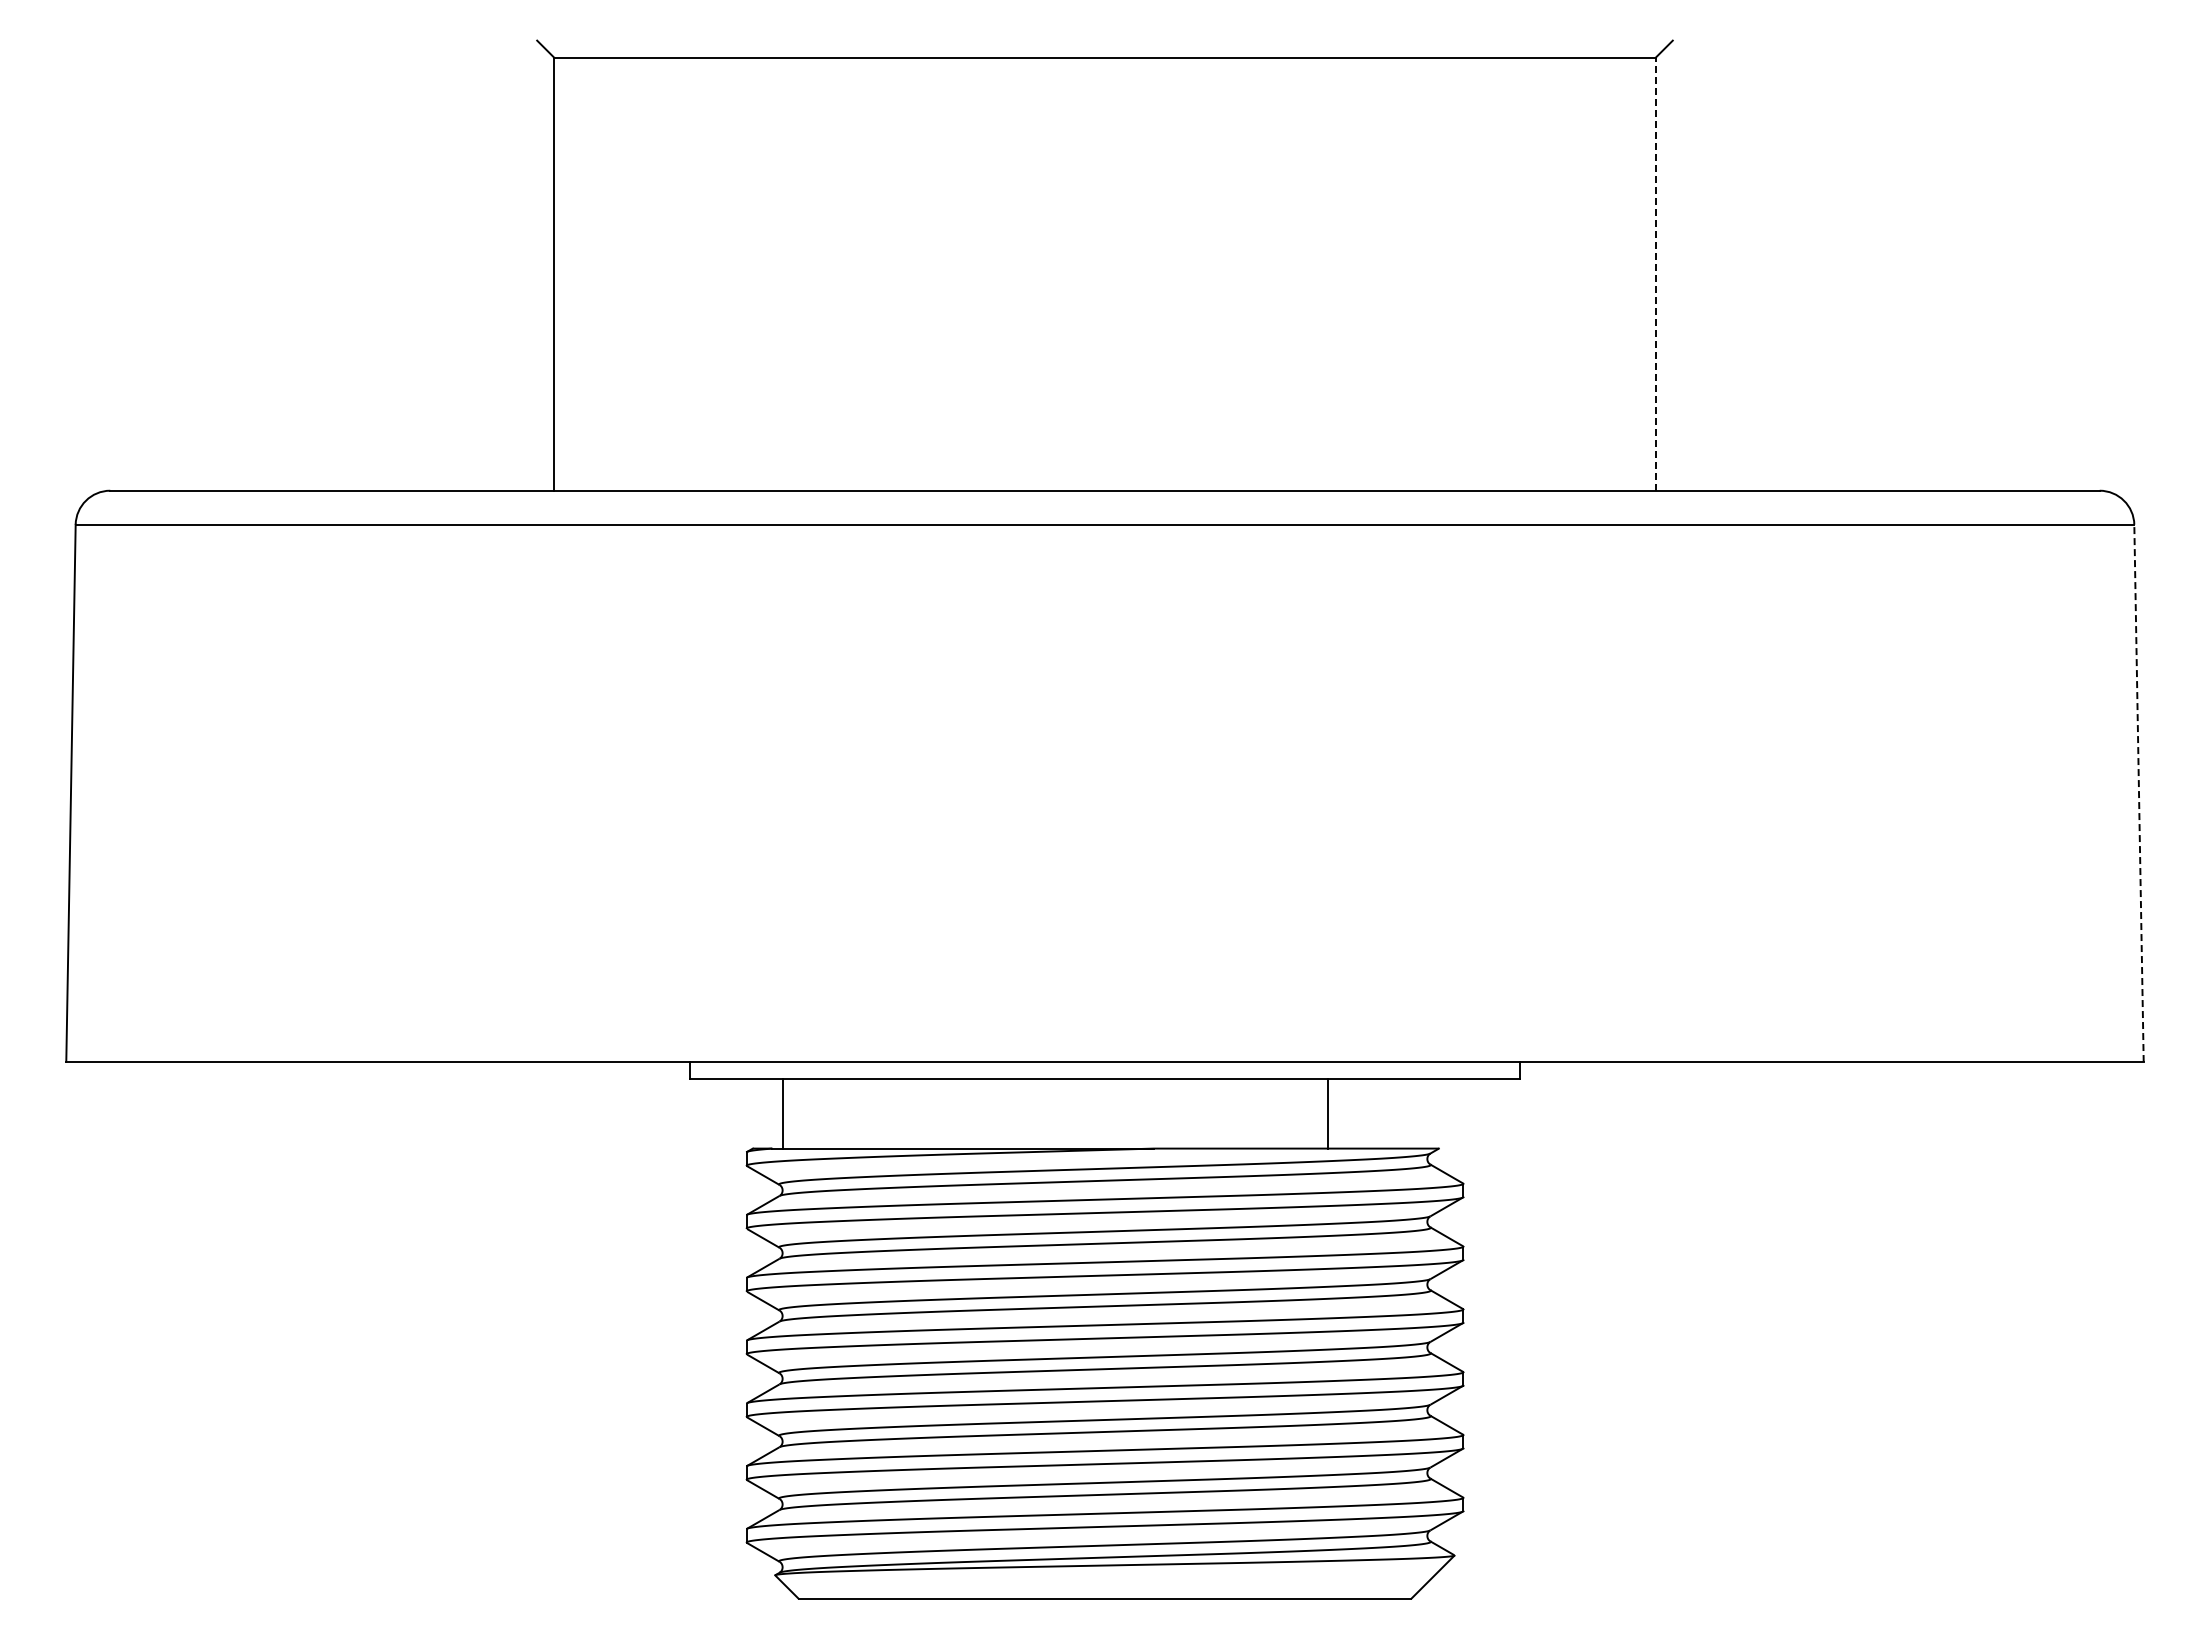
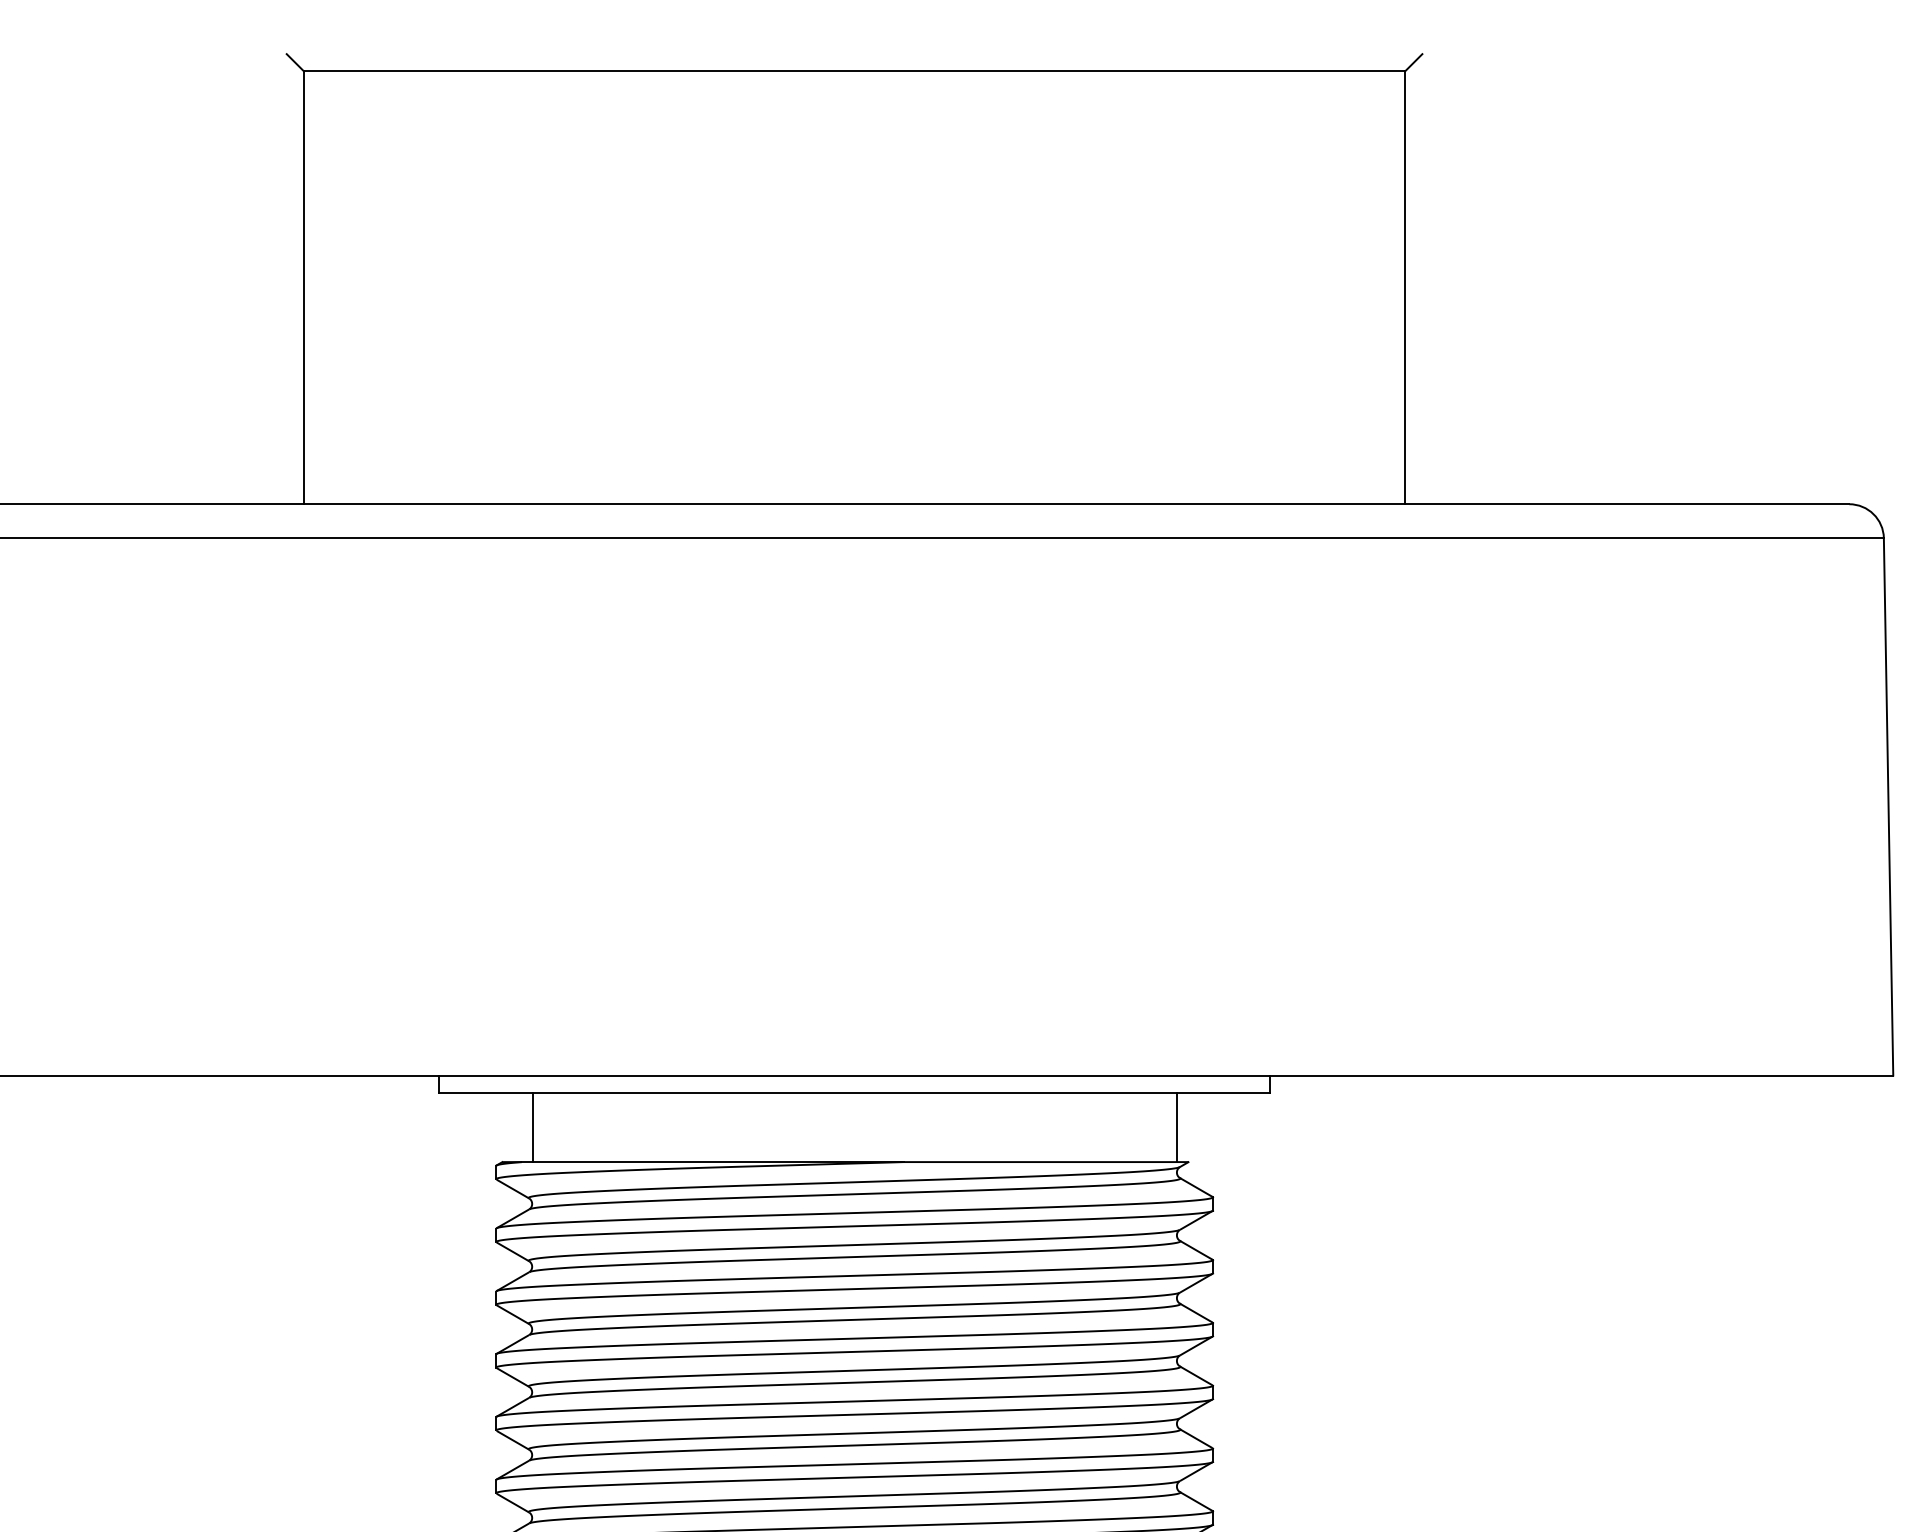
line: (1655, 273) -> (1405, 287), dashed -> solid
line: (2139, 793) -> (1889, 807), dashed -> solid
line: (1327, 1113) -> (1176, 1127), moved

